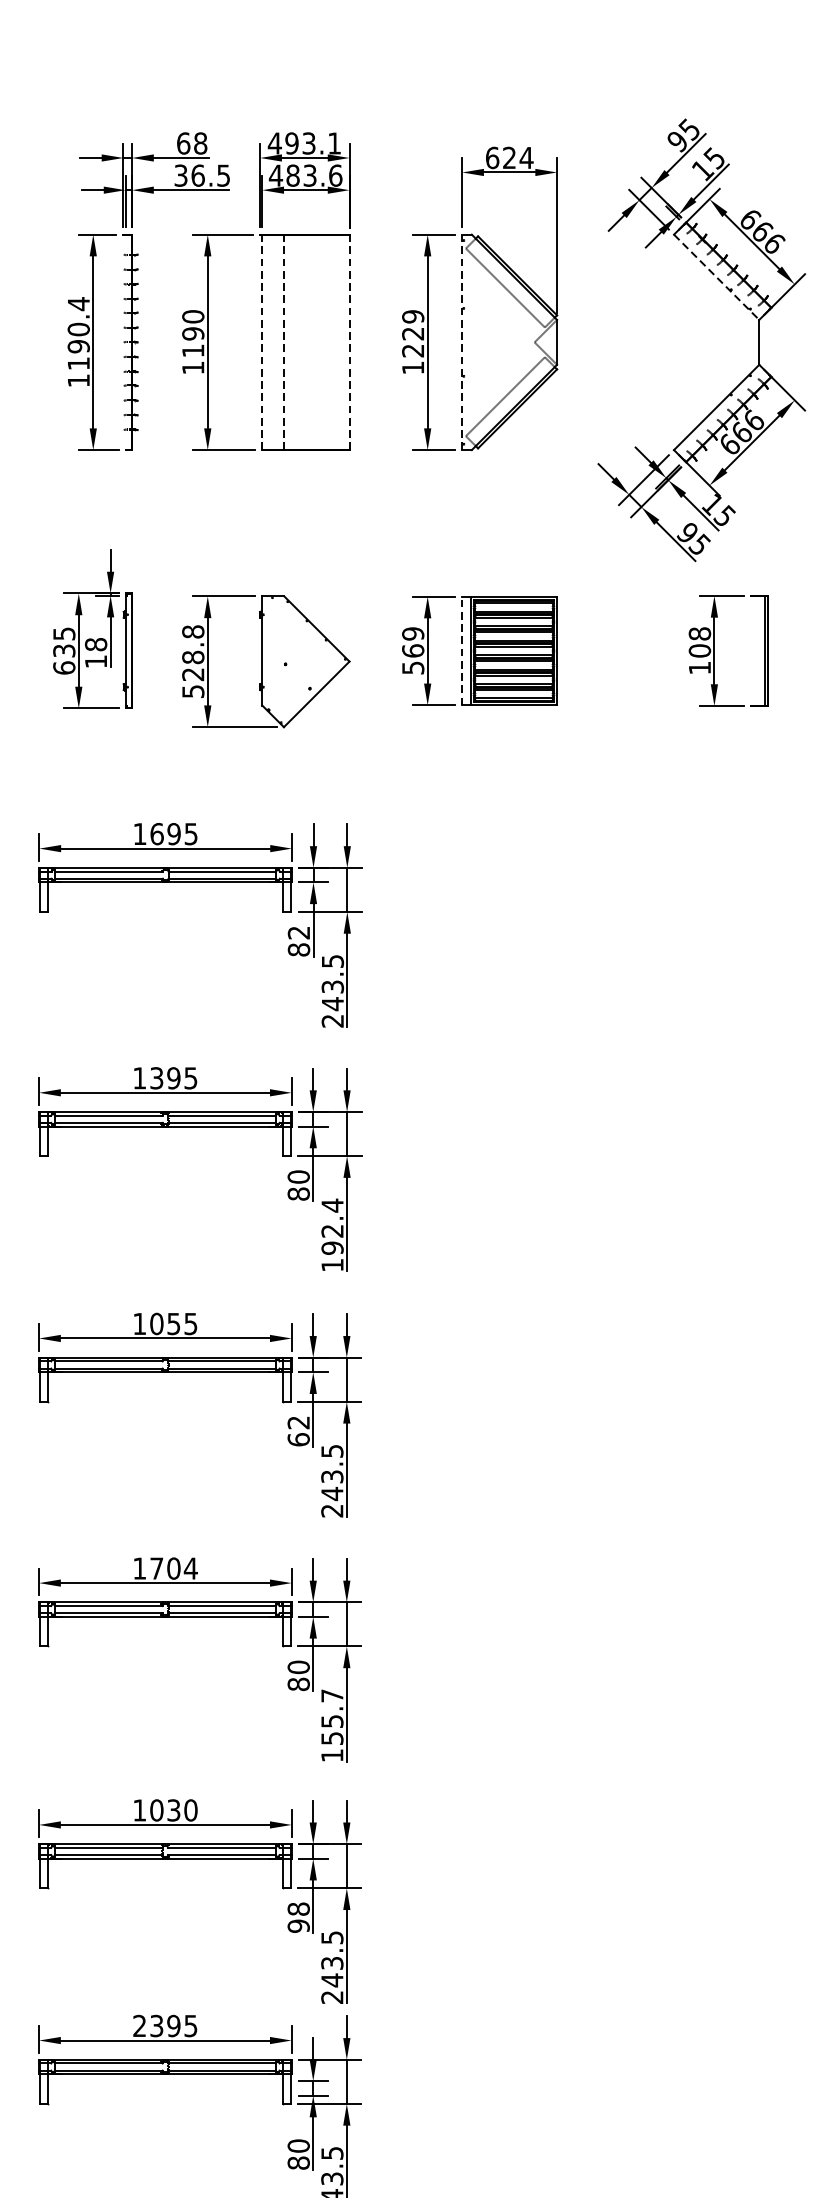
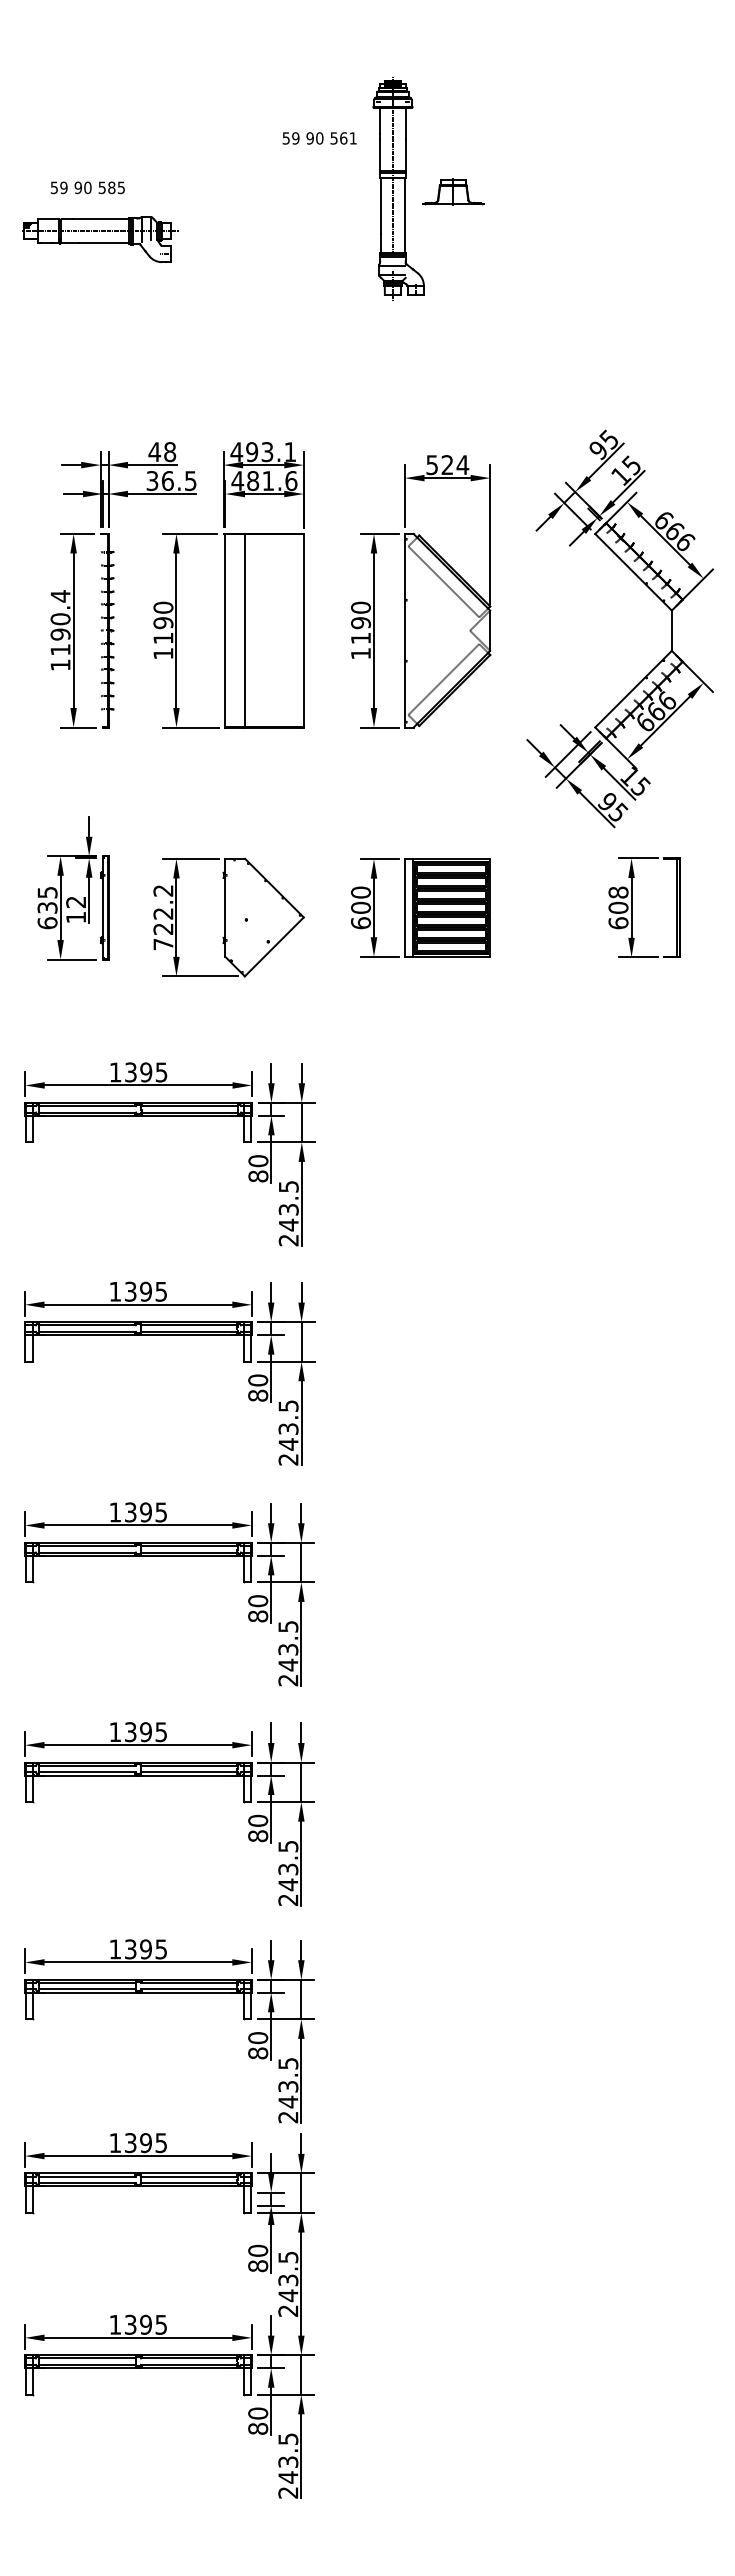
text: (183, 143) -> (154, 452), 68 -> 48
text: (492, 158) -> (432, 465), 624 -> 524
text: (310, 176) -> (268, 481), 483.6 -> 481.6
line: (716, 277) -> (633, 572), dashed -> solid
text: (413, 333) -> (361, 622), 1229 -> 1190
line: (262, 342) -> (225, 630), dashed -> solid
line: (284, 342) -> (245, 630), dashed -> solid
line: (349, 342) -> (303, 630), dashed -> solid
line: (462, 342) -> (405, 630), dashed -> solid
text: (96, 644) -> (76, 902), 18 -> 12
text: (413, 650) -> (361, 907), 569 -> 600
line: (462, 650) -> (405, 907), dashed -> solid
text: (193, 661) -> (163, 917), 528.8 -> 722.2
text: (699, 668) -> (618, 923), 108 -> 608
text: (157, 834) -> (131, 1072), 1695 -> 1395
text: (299, 933) -> (258, 1161), 82 -> 80
text: (332, 1234) -> (288, 1432), 192.4 -> 243.5
text: (164, 1324) -> (137, 1512), 1055 -> 1395
text: (299, 1430) -> (258, 1608), 62 -> 80
text: (174, 1568) -> (146, 1732), 1704 -> 1395
text: (332, 1725) -> (288, 1873), 155.7 -> 243.5
text: (173, 1810) -> (145, 1949), 1030 -> 1395
text: (299, 1917) -> (258, 2045), 98 -> 80
text: (138, 2025) -> (114, 2142), 2395 -> 1395

